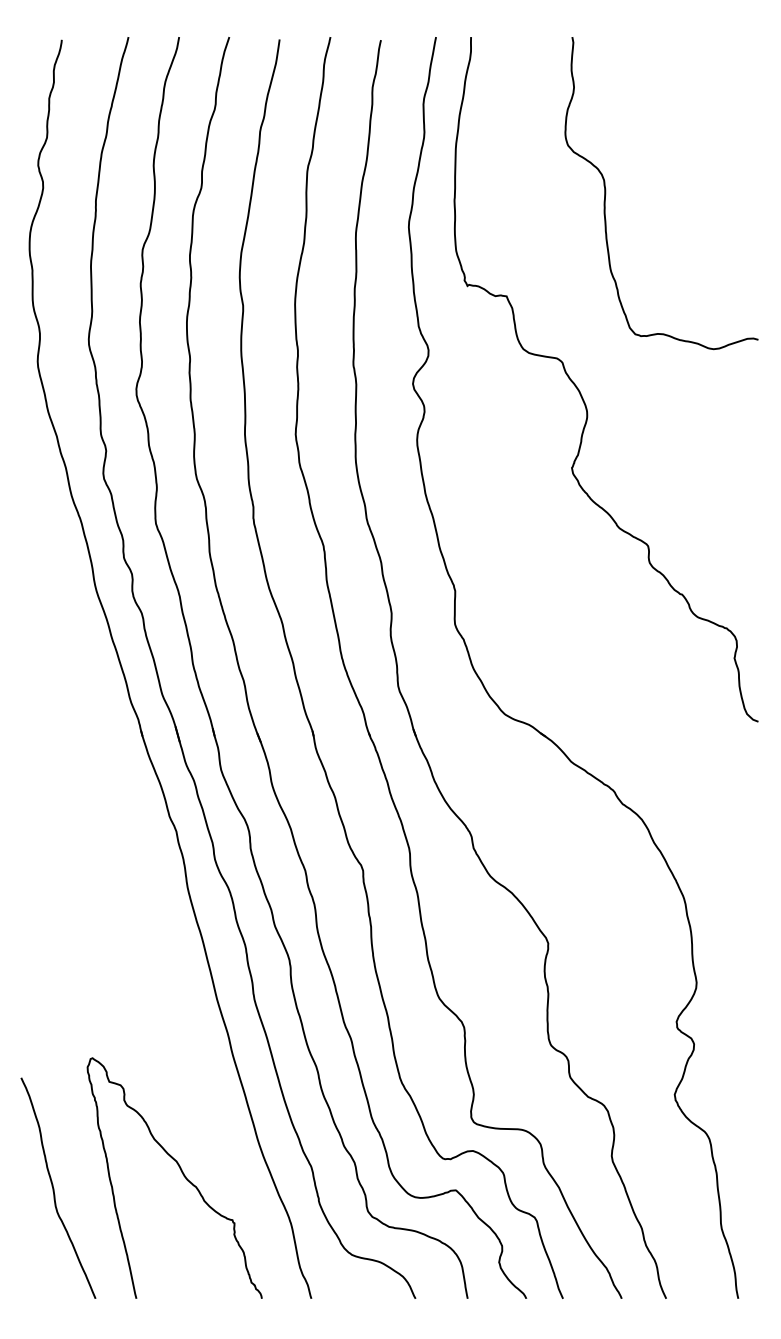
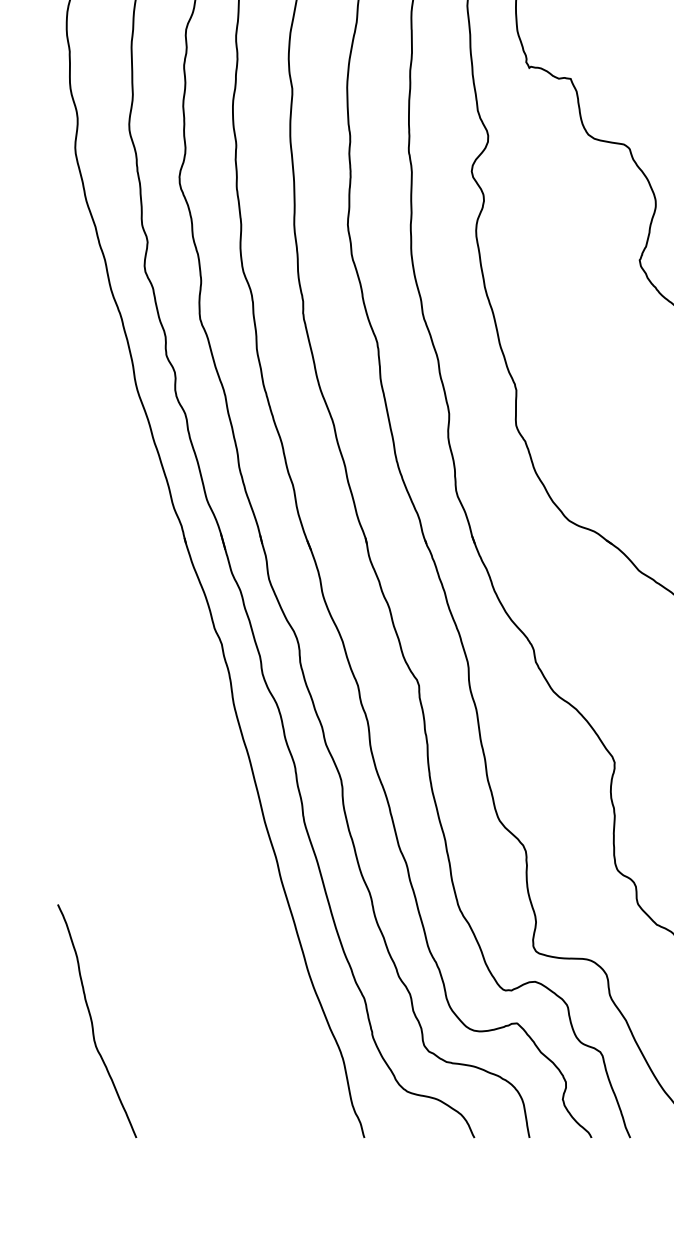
curve: (182, 1174) -> (228, 1006), removed

